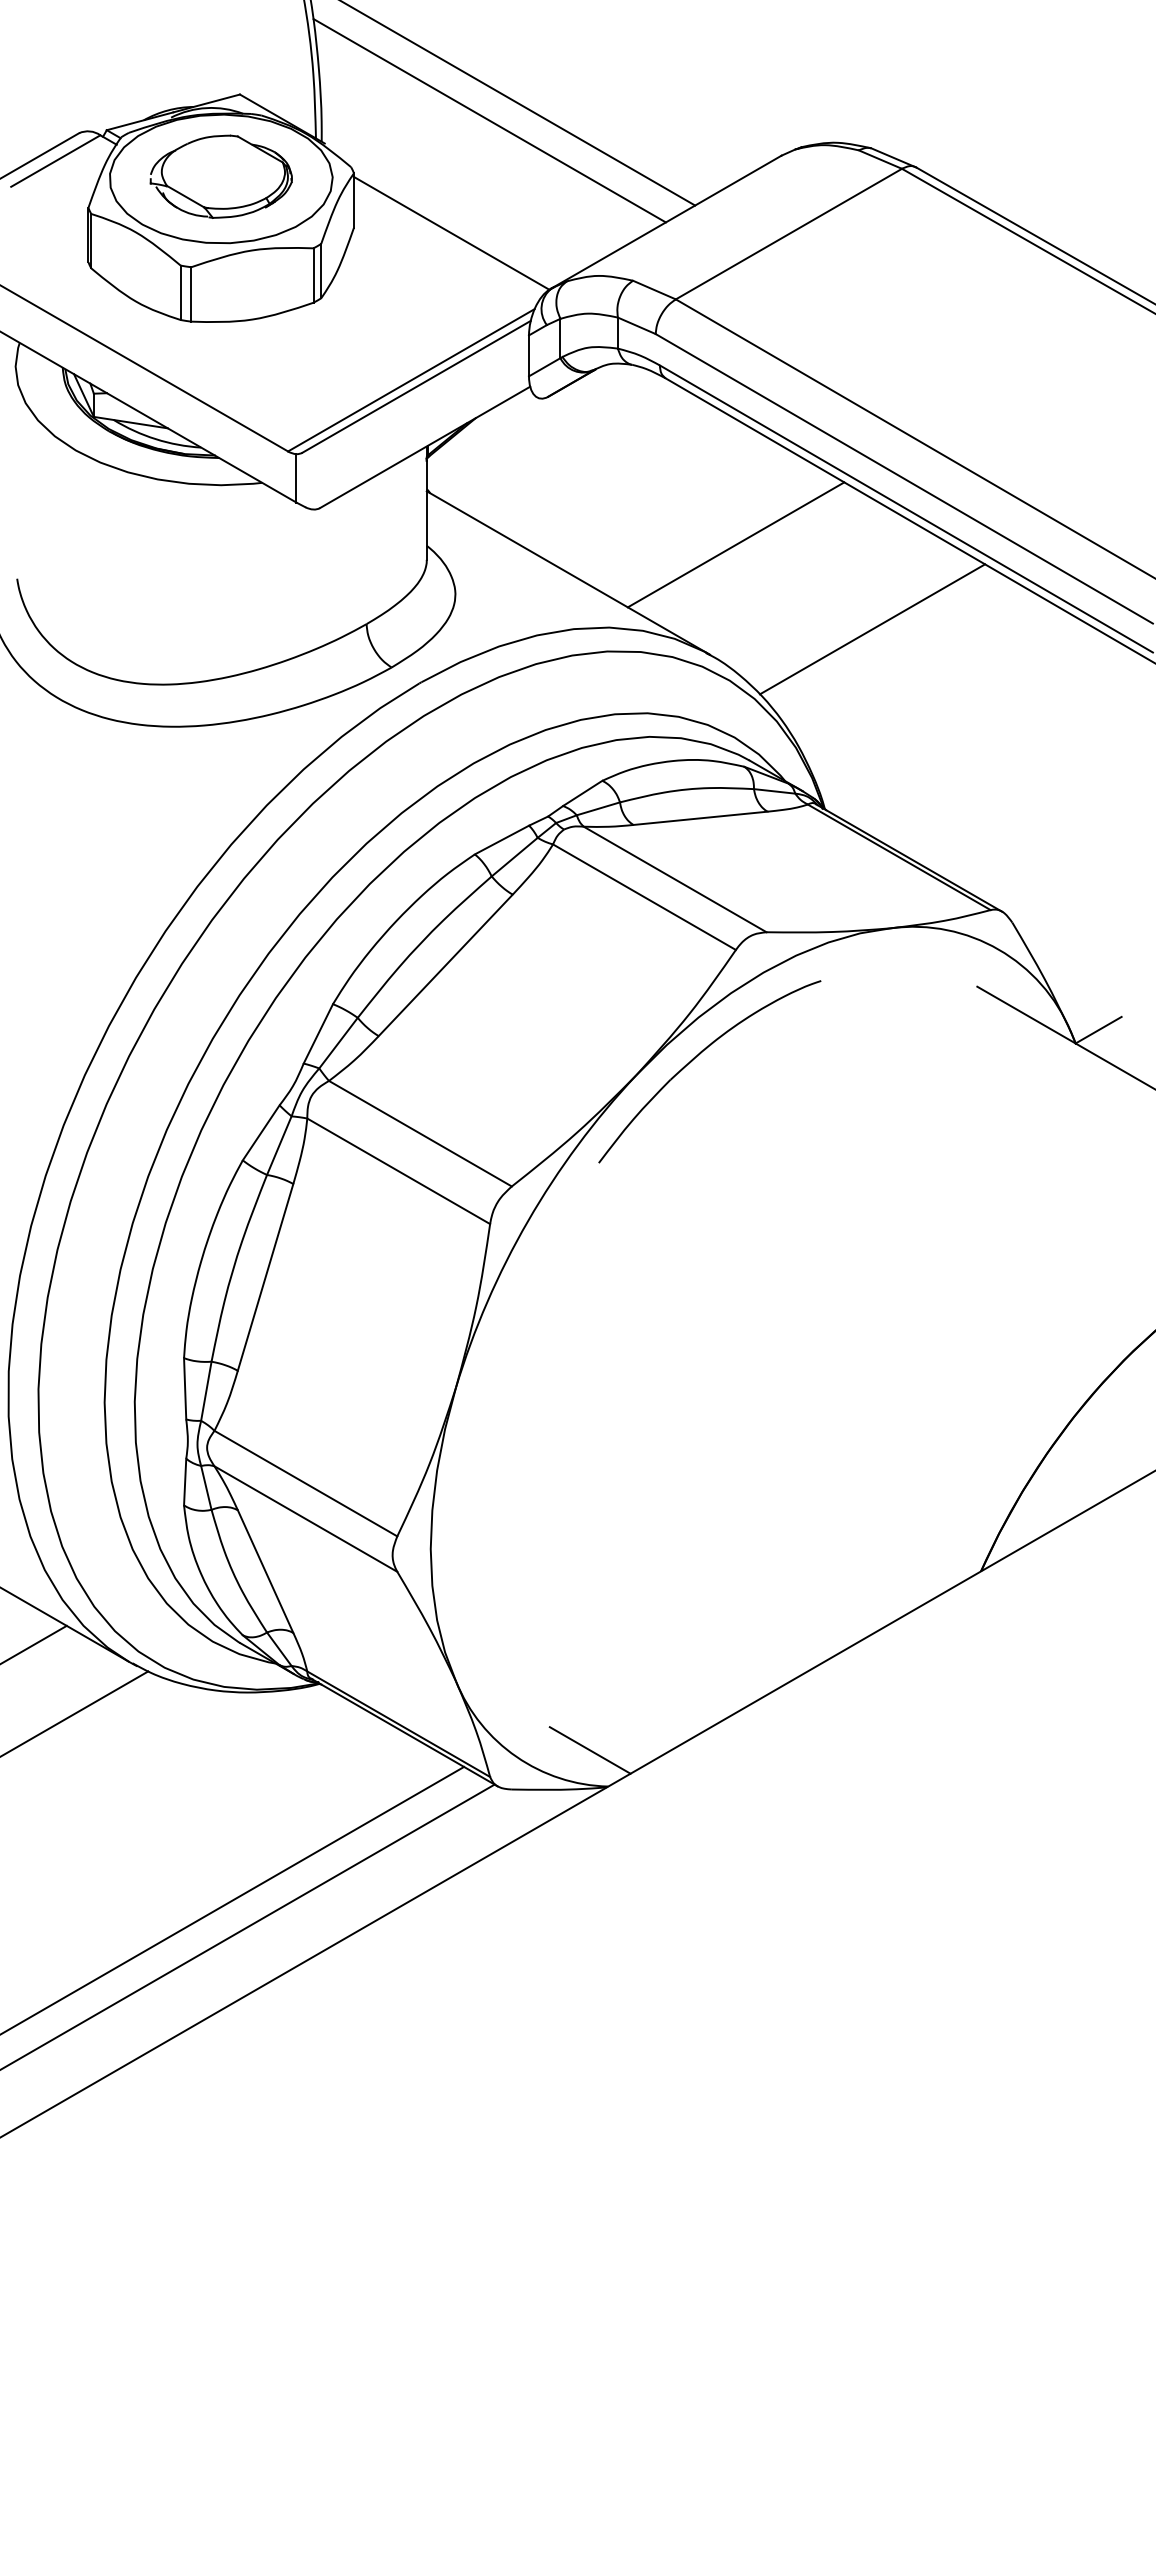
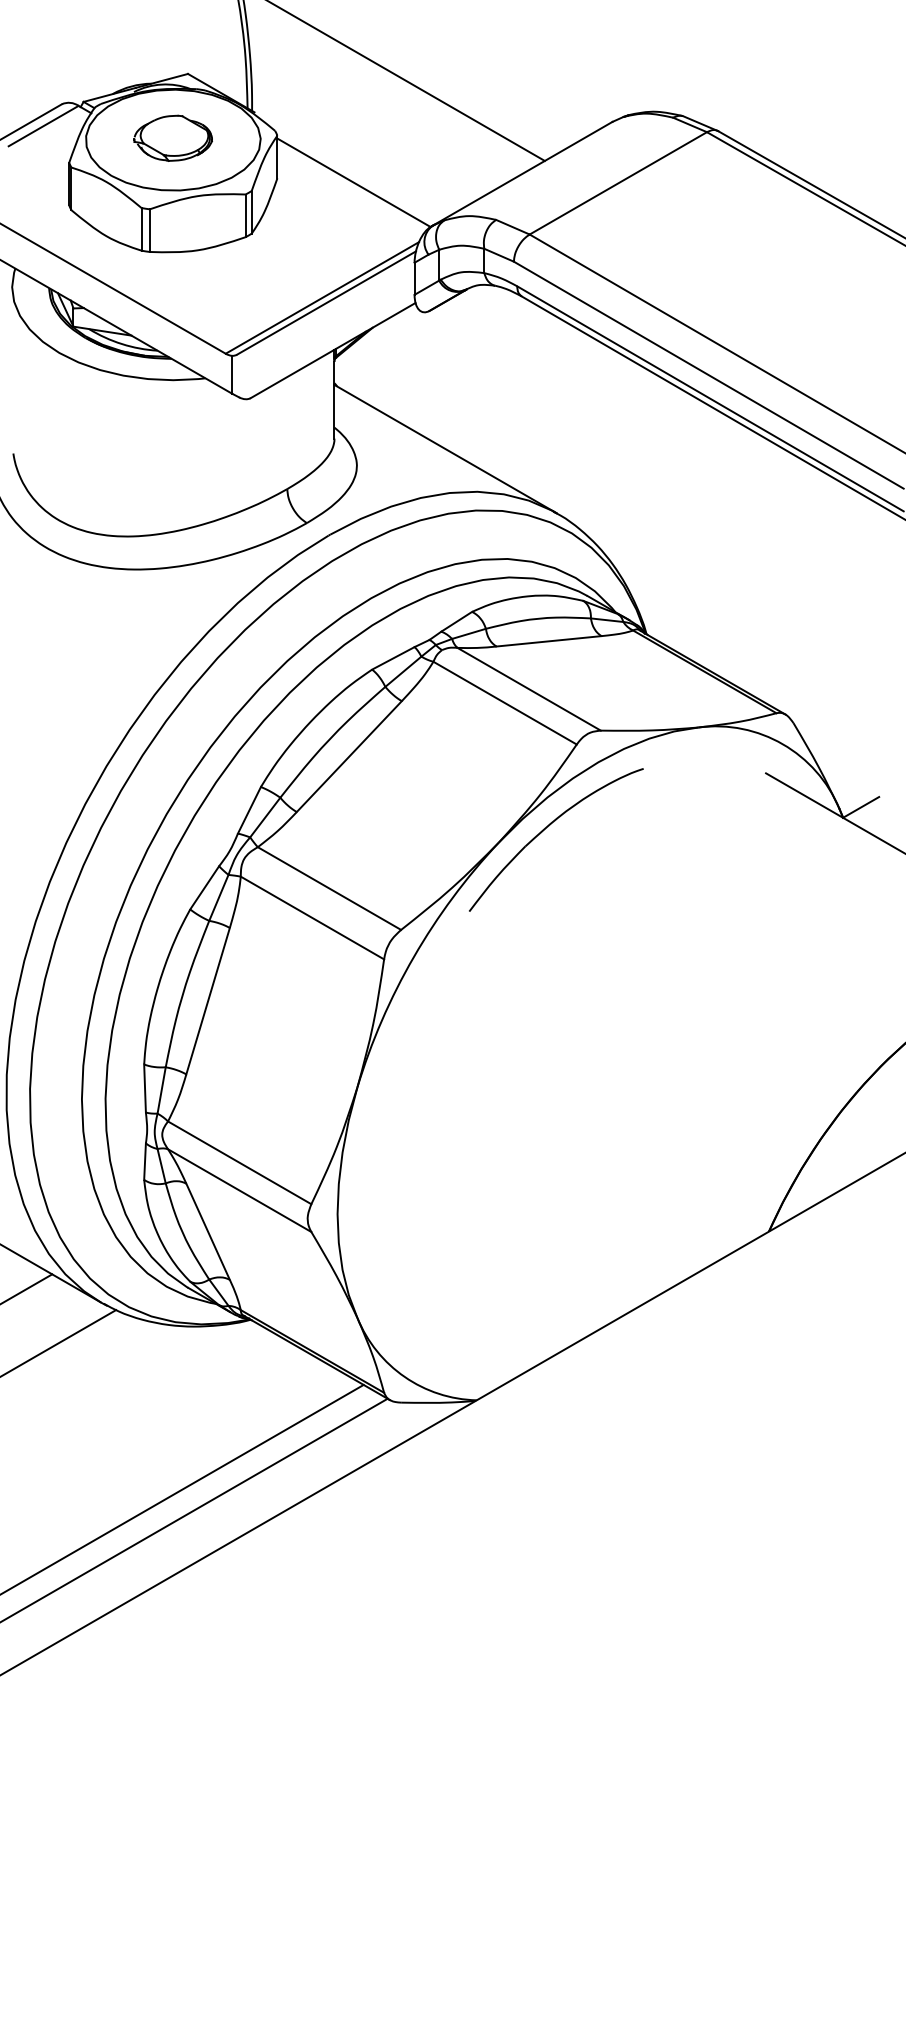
line: (489, 120) -> (383, 94), removed
part: (220, 176) -> (172, 138), size x0.7
line: (735, 544) -> (576, 426), removed
line: (872, 629) -> (683, 493), removed
line: (589, 1750) -> (462, 1372), removed

